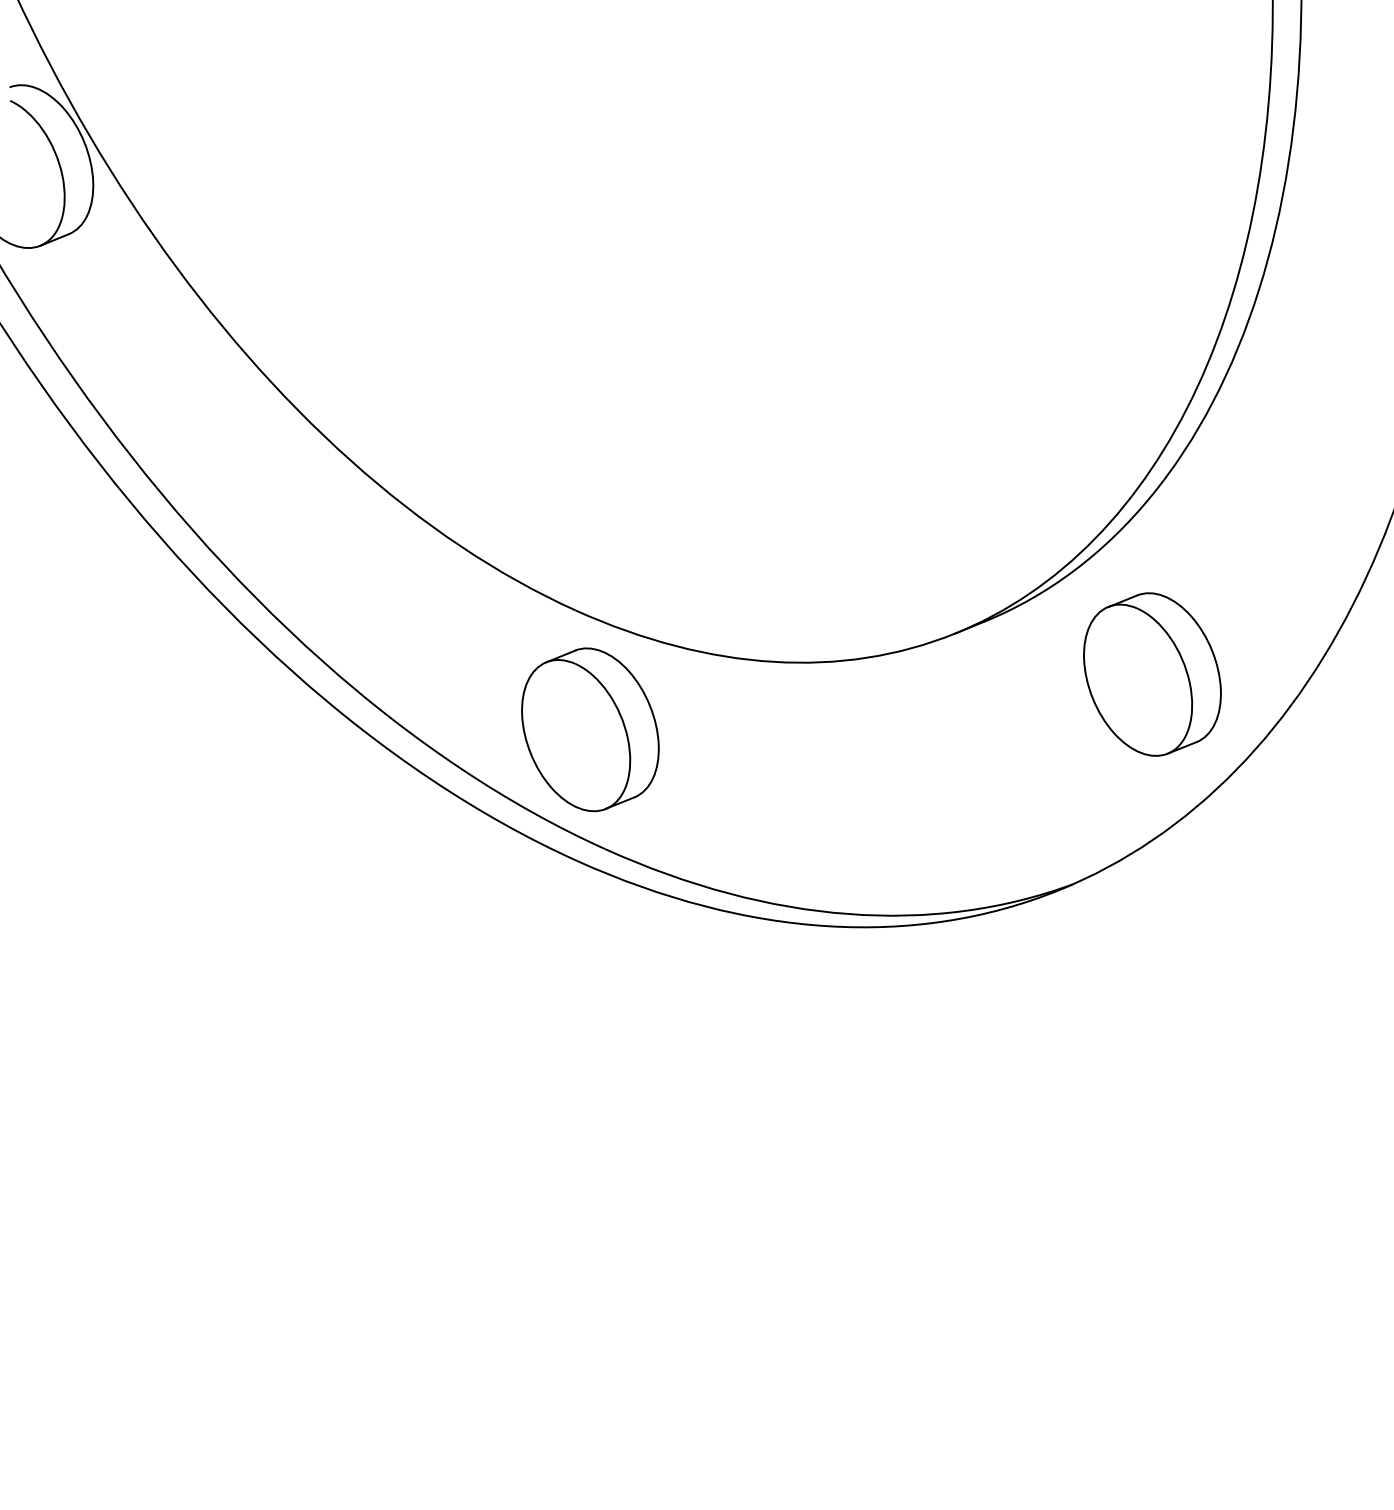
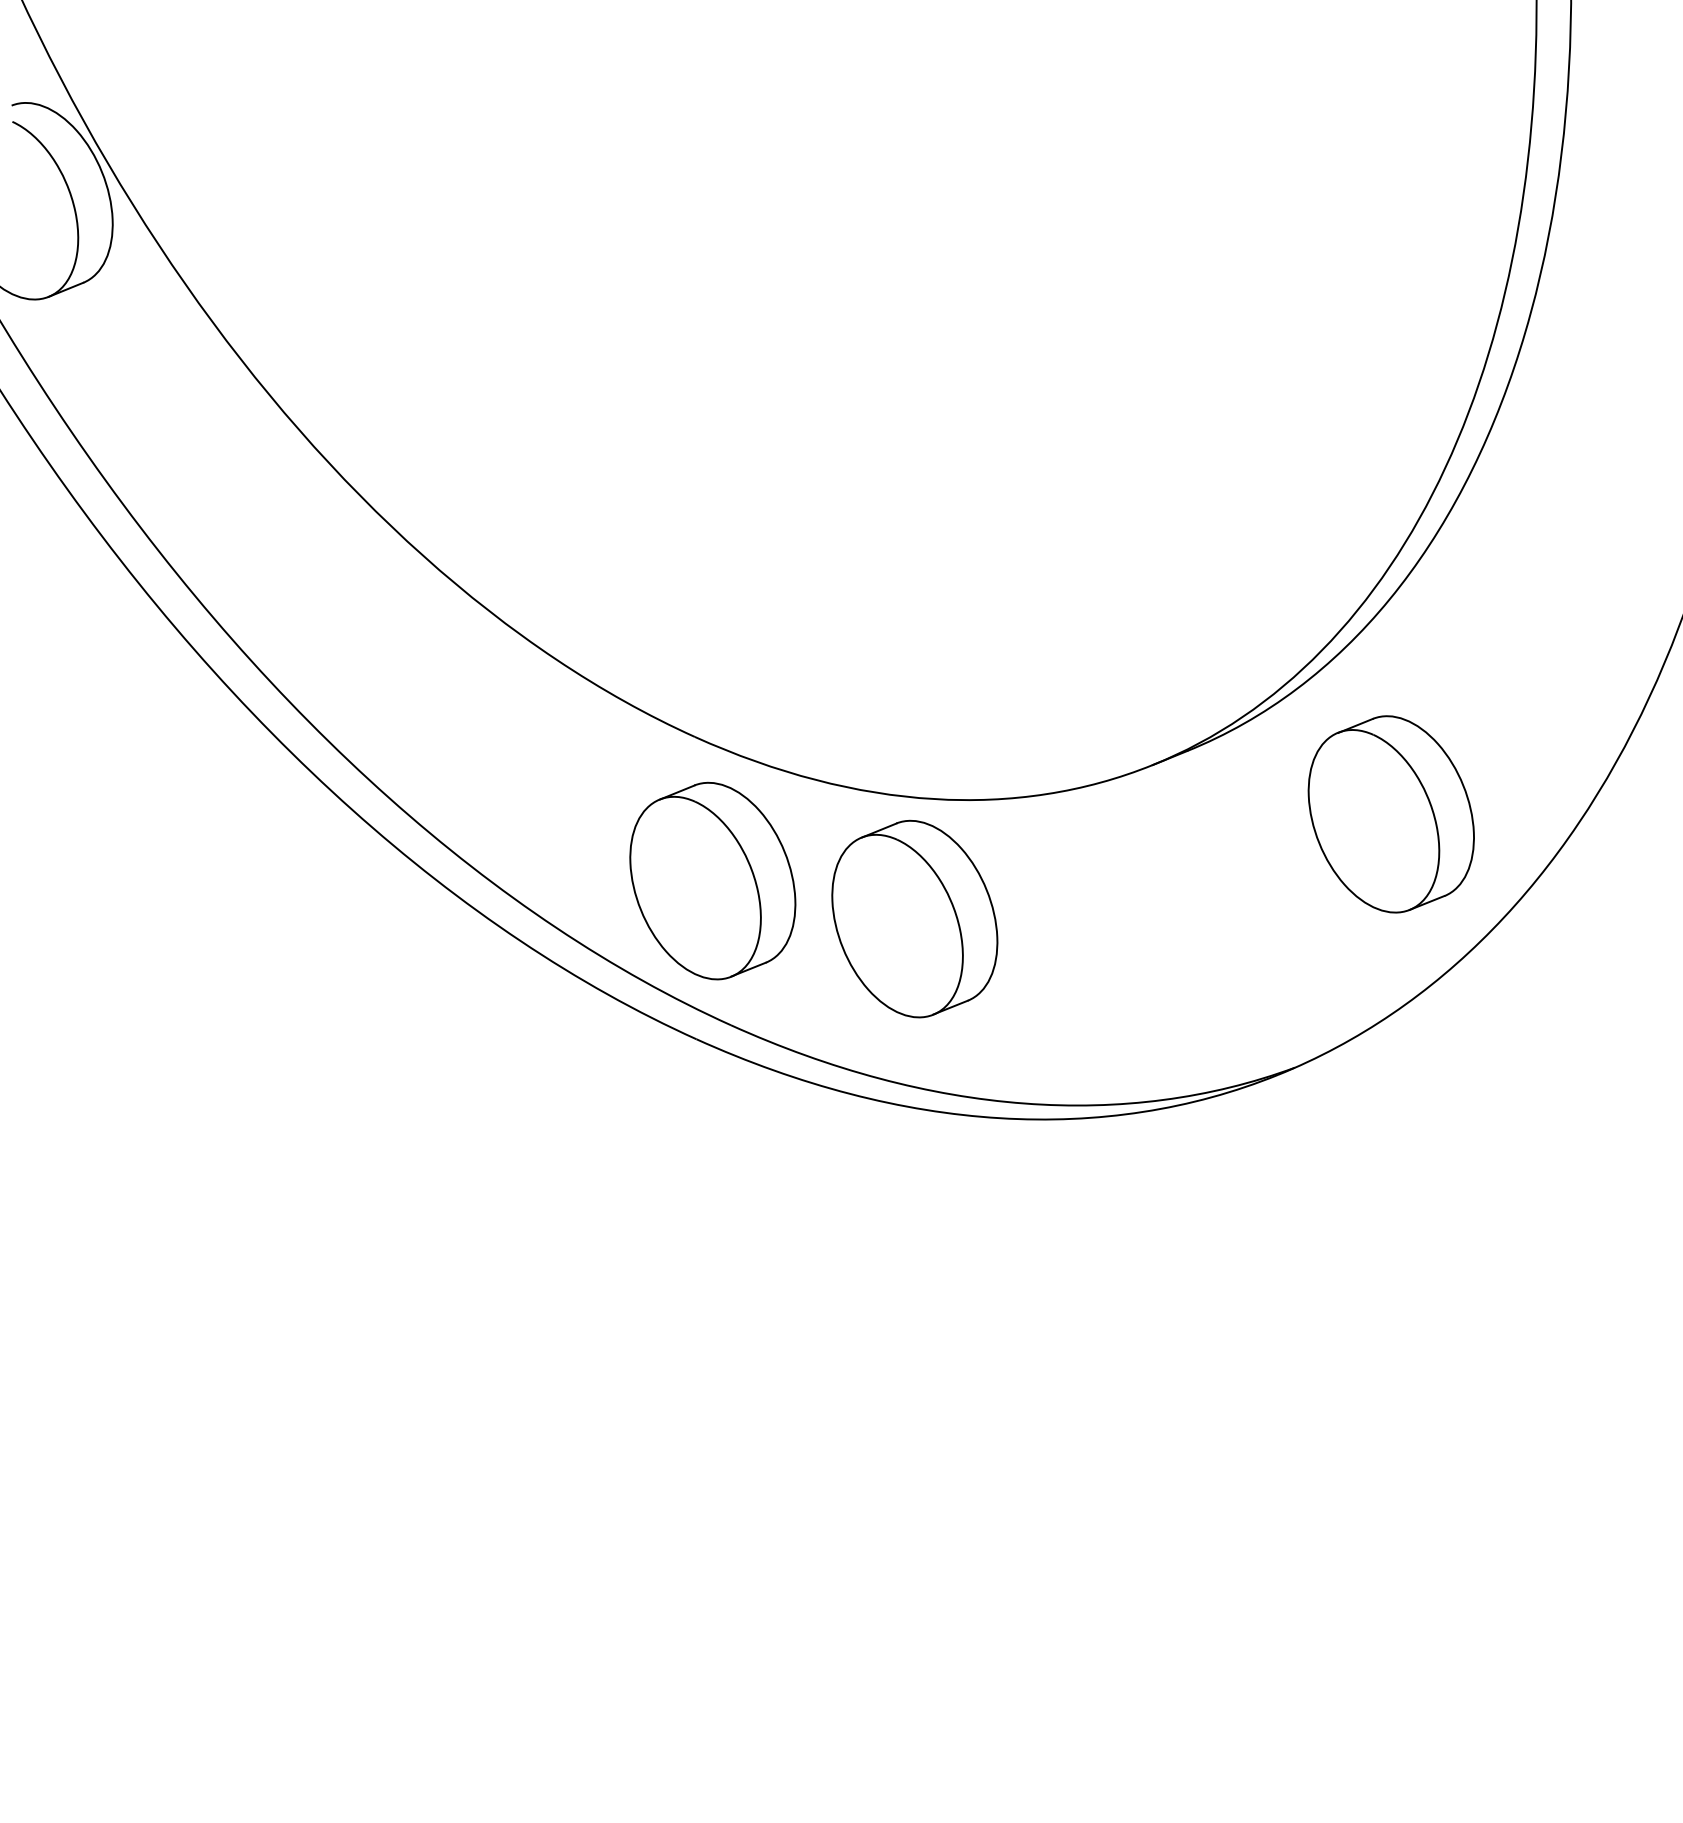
part: (757, 760) -> (914, 918), added

